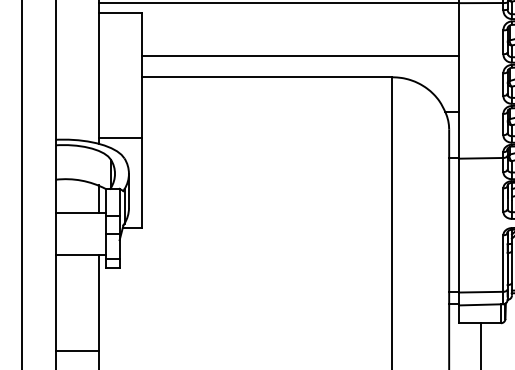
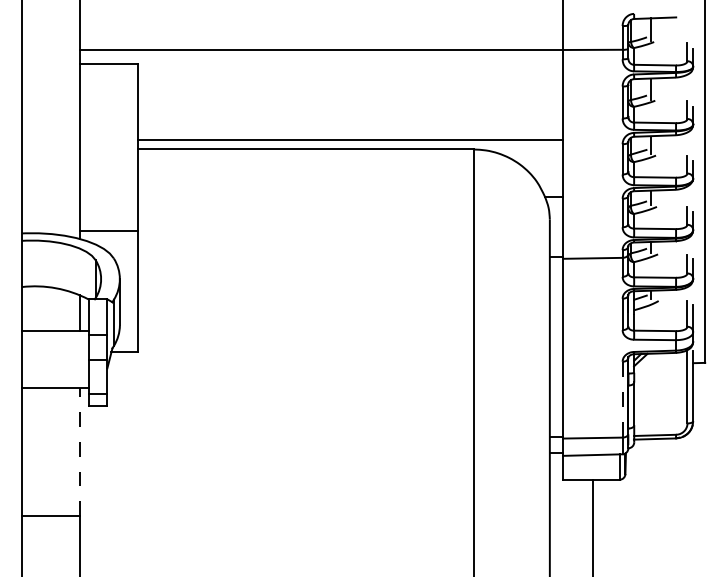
line: (300, 55) -> (350, 140), moved
line: (503, 263) -> (622, 399), solid -> dashed
line: (98, 302) -> (79, 451), solid -> dashed

